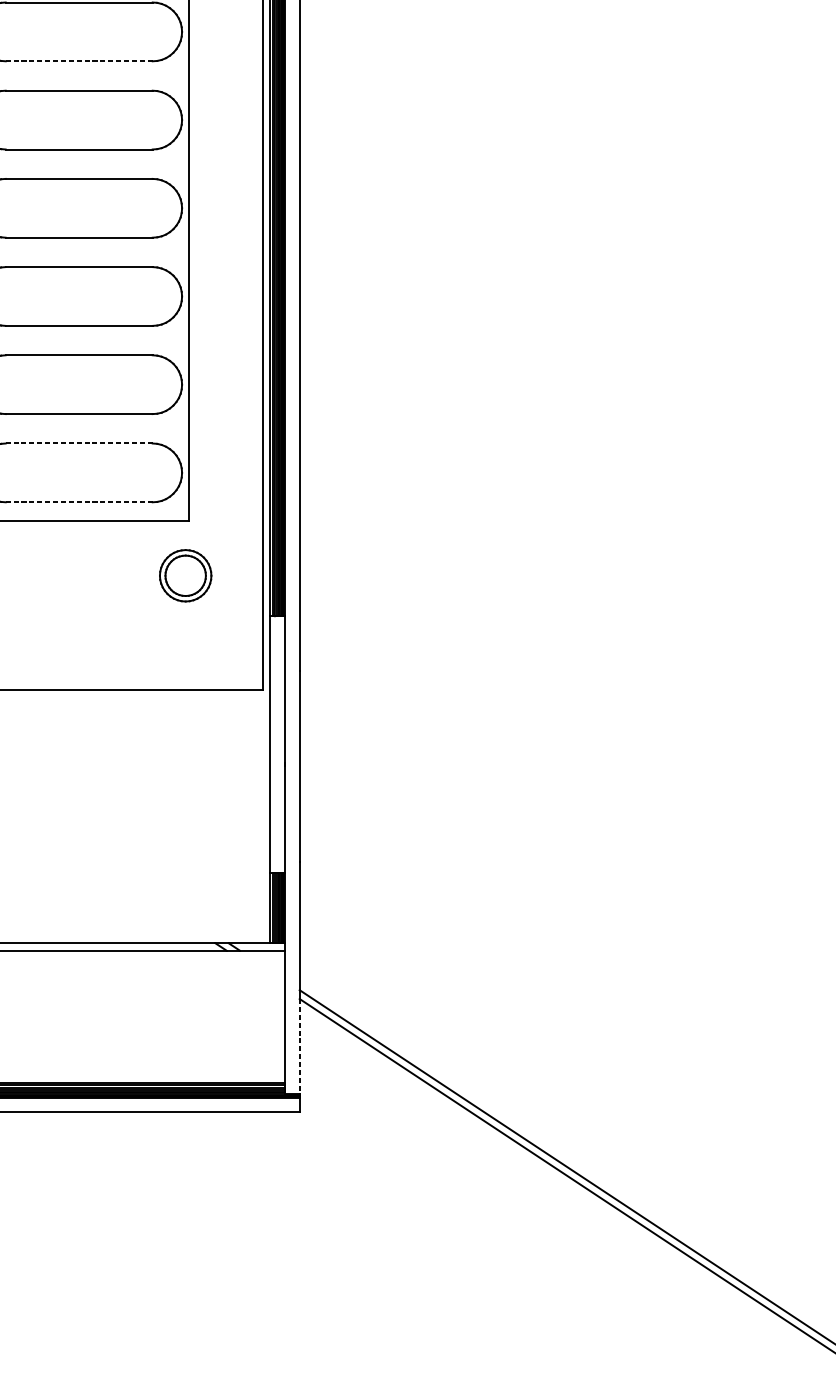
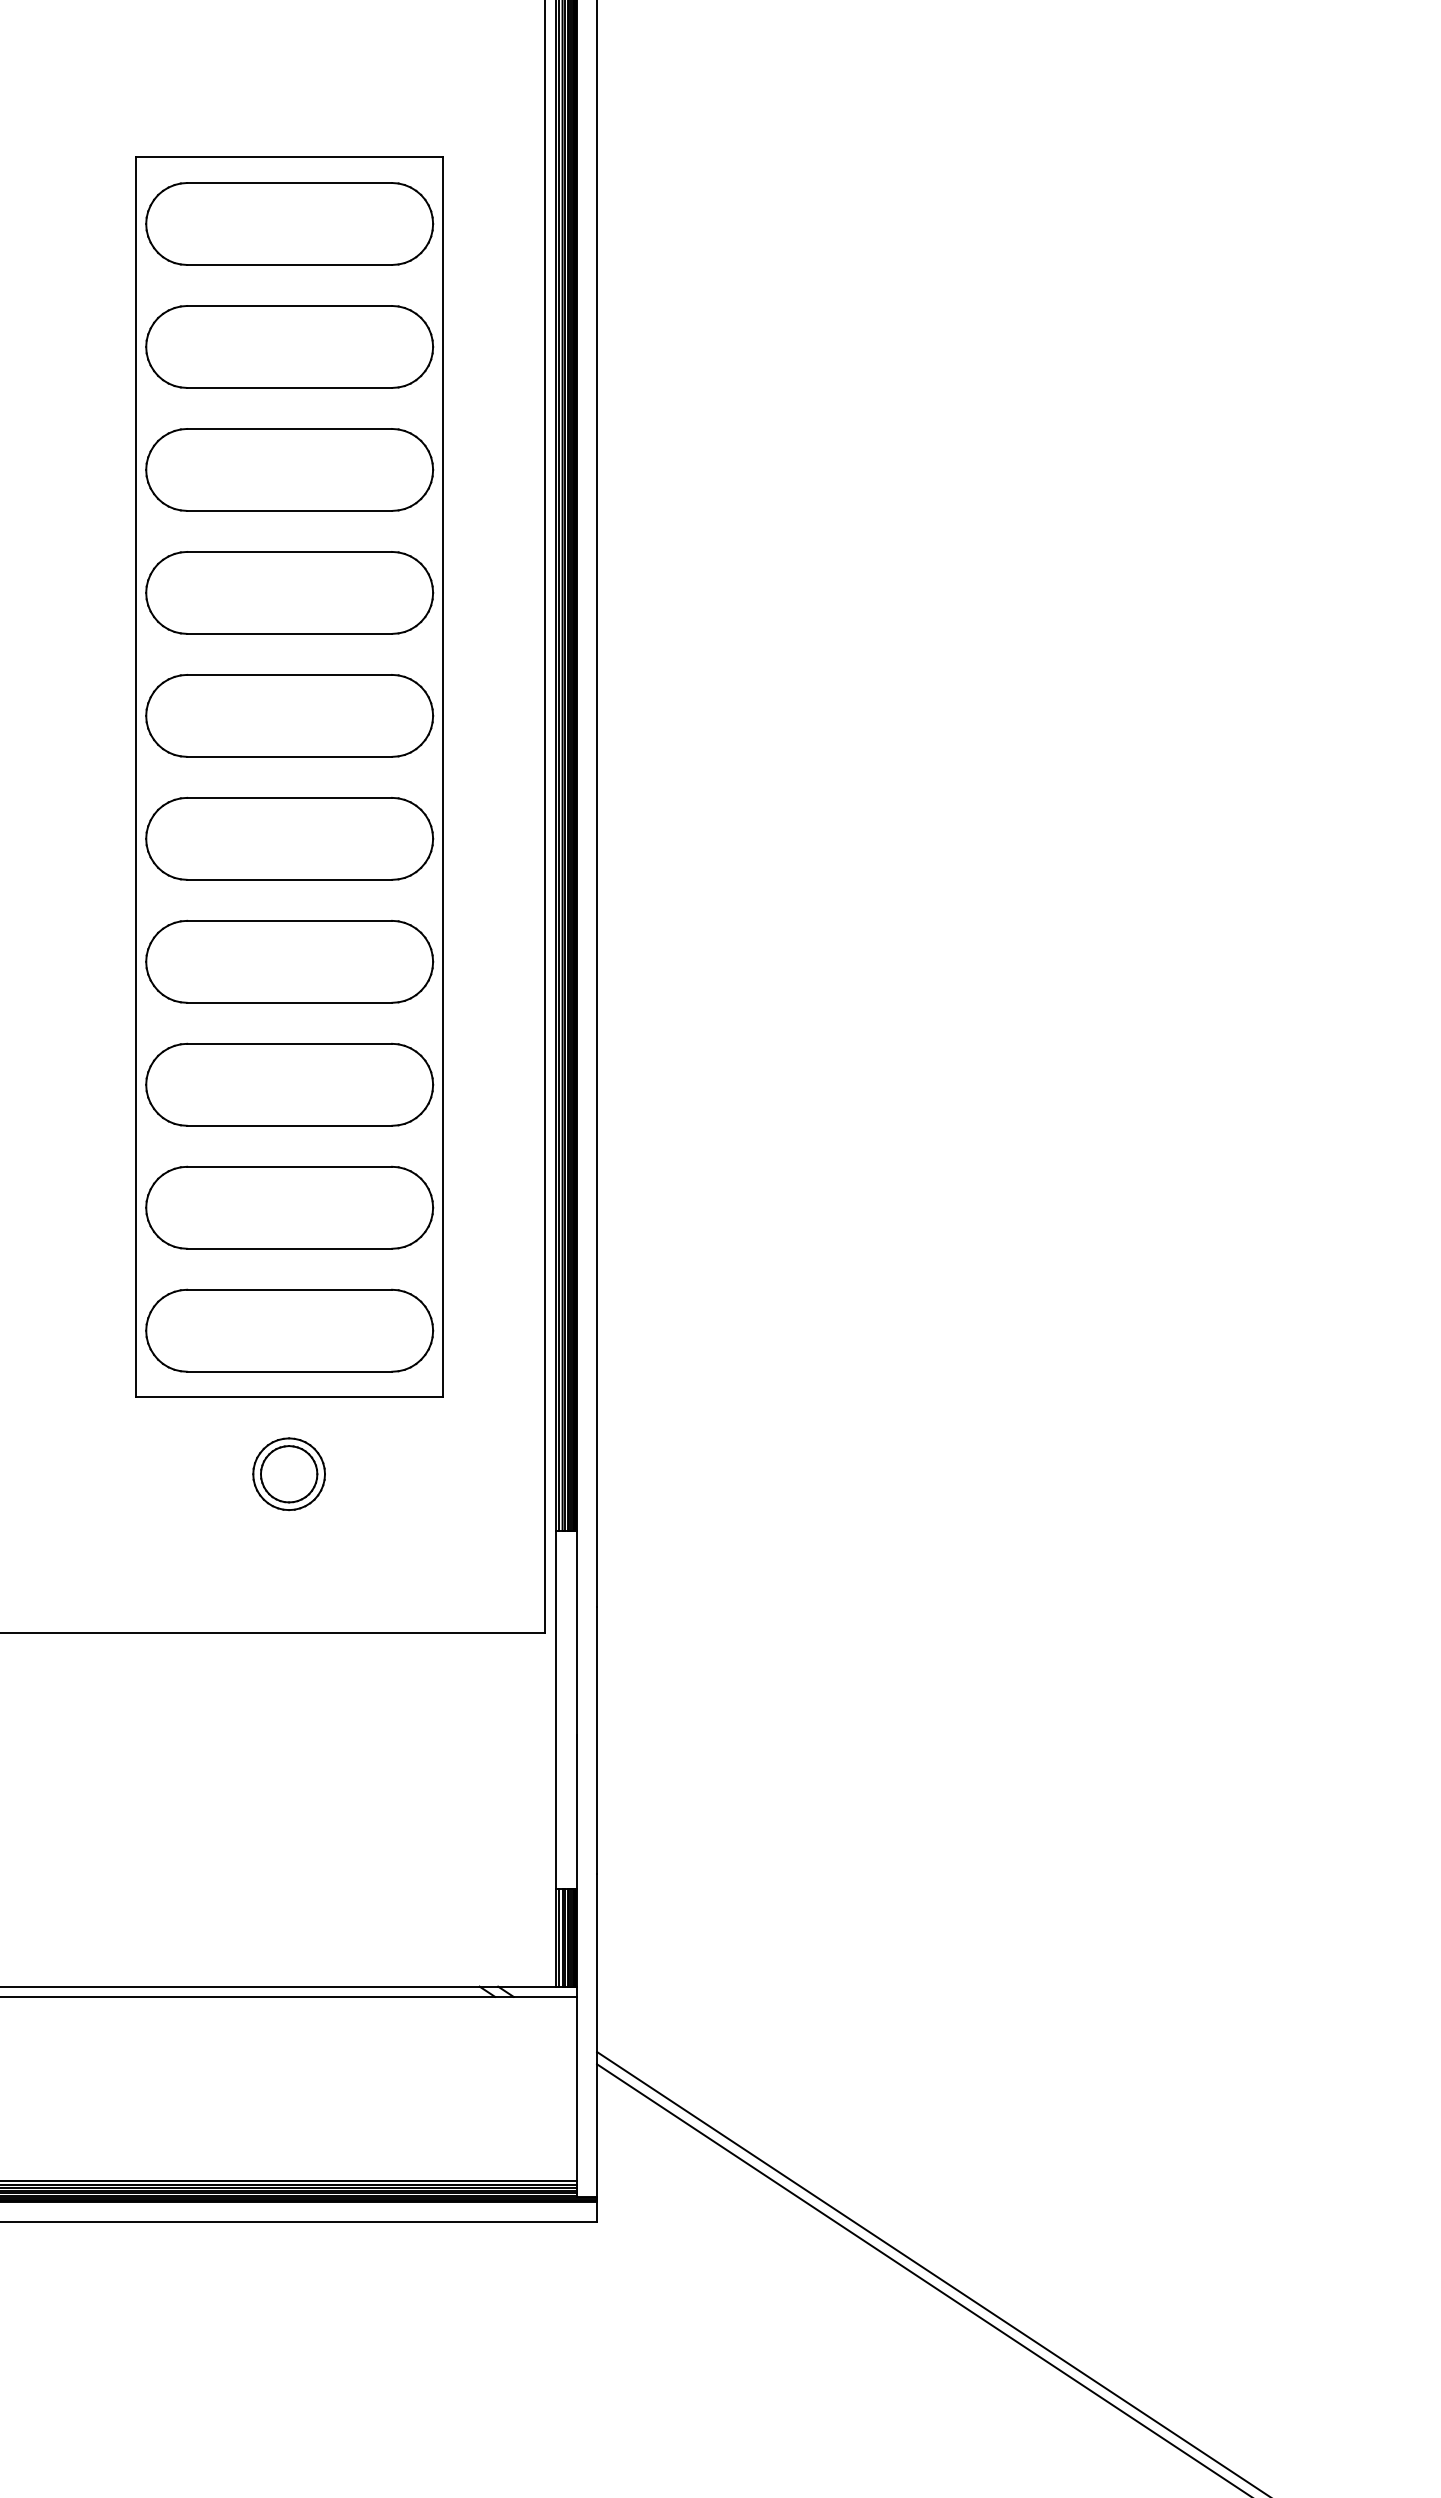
line: (79, 61) -> (290, 756), dashed -> solid
line: (79, 443) -> (289, 1289), dashed -> solid
line: (79, 502) -> (290, 1371), dashed -> solid
part: (185, 575) -> (288, 1474), moved
line: (299, 1047) -> (597, 2131), dashed -> solid

